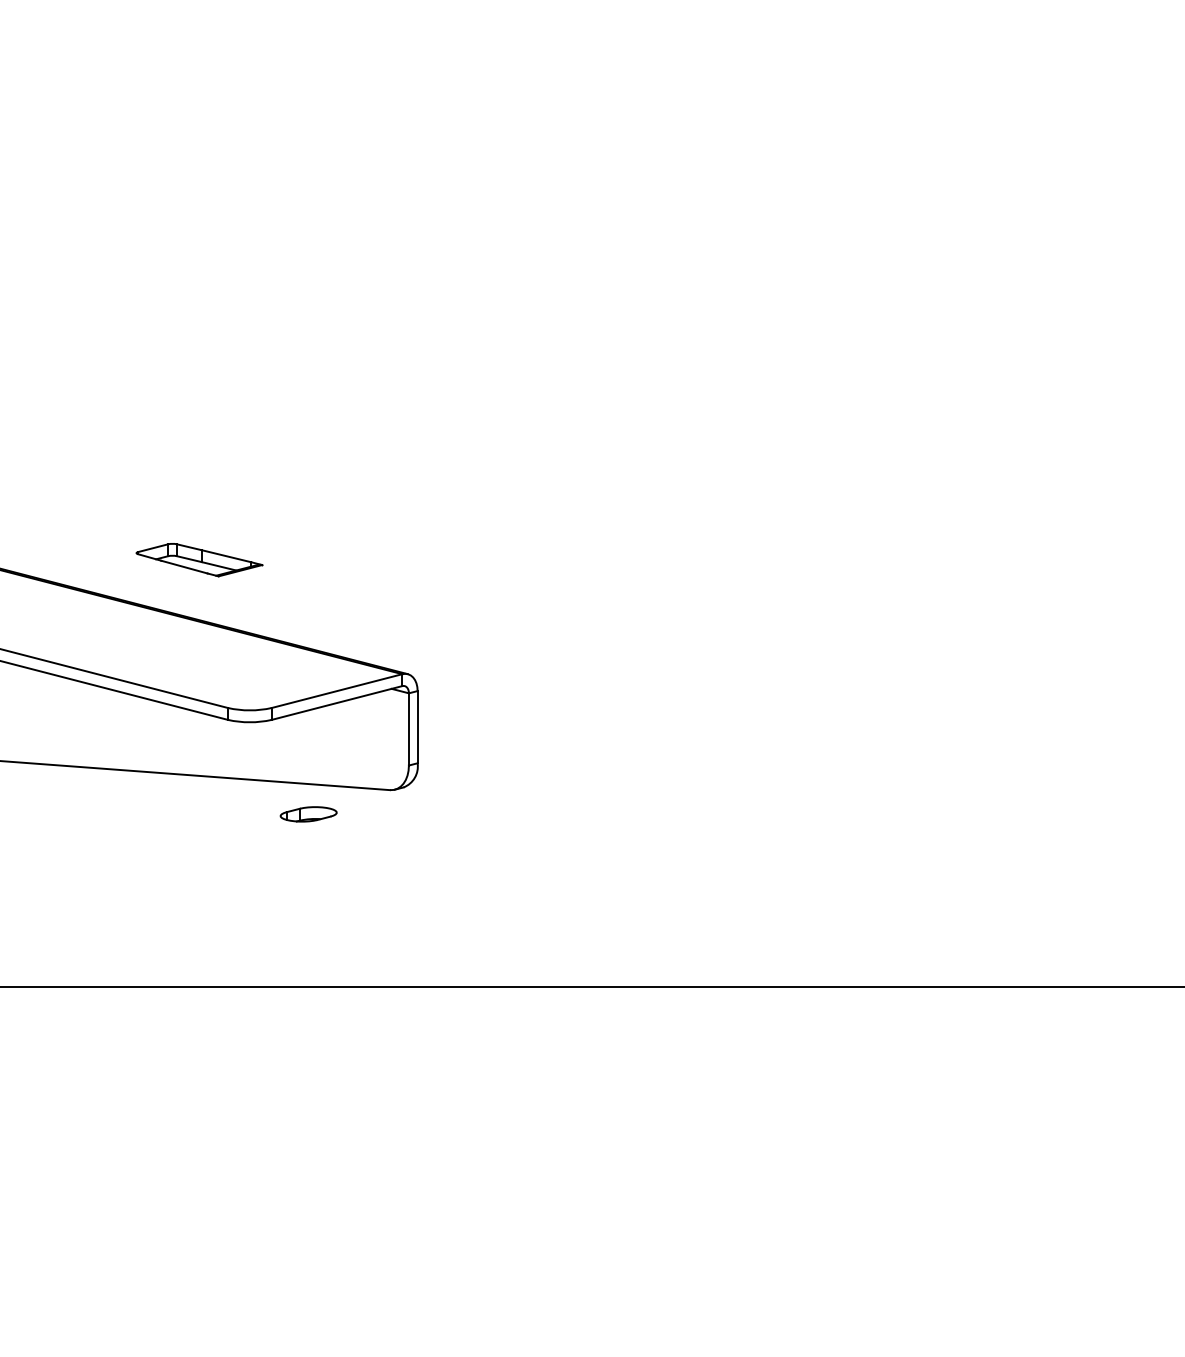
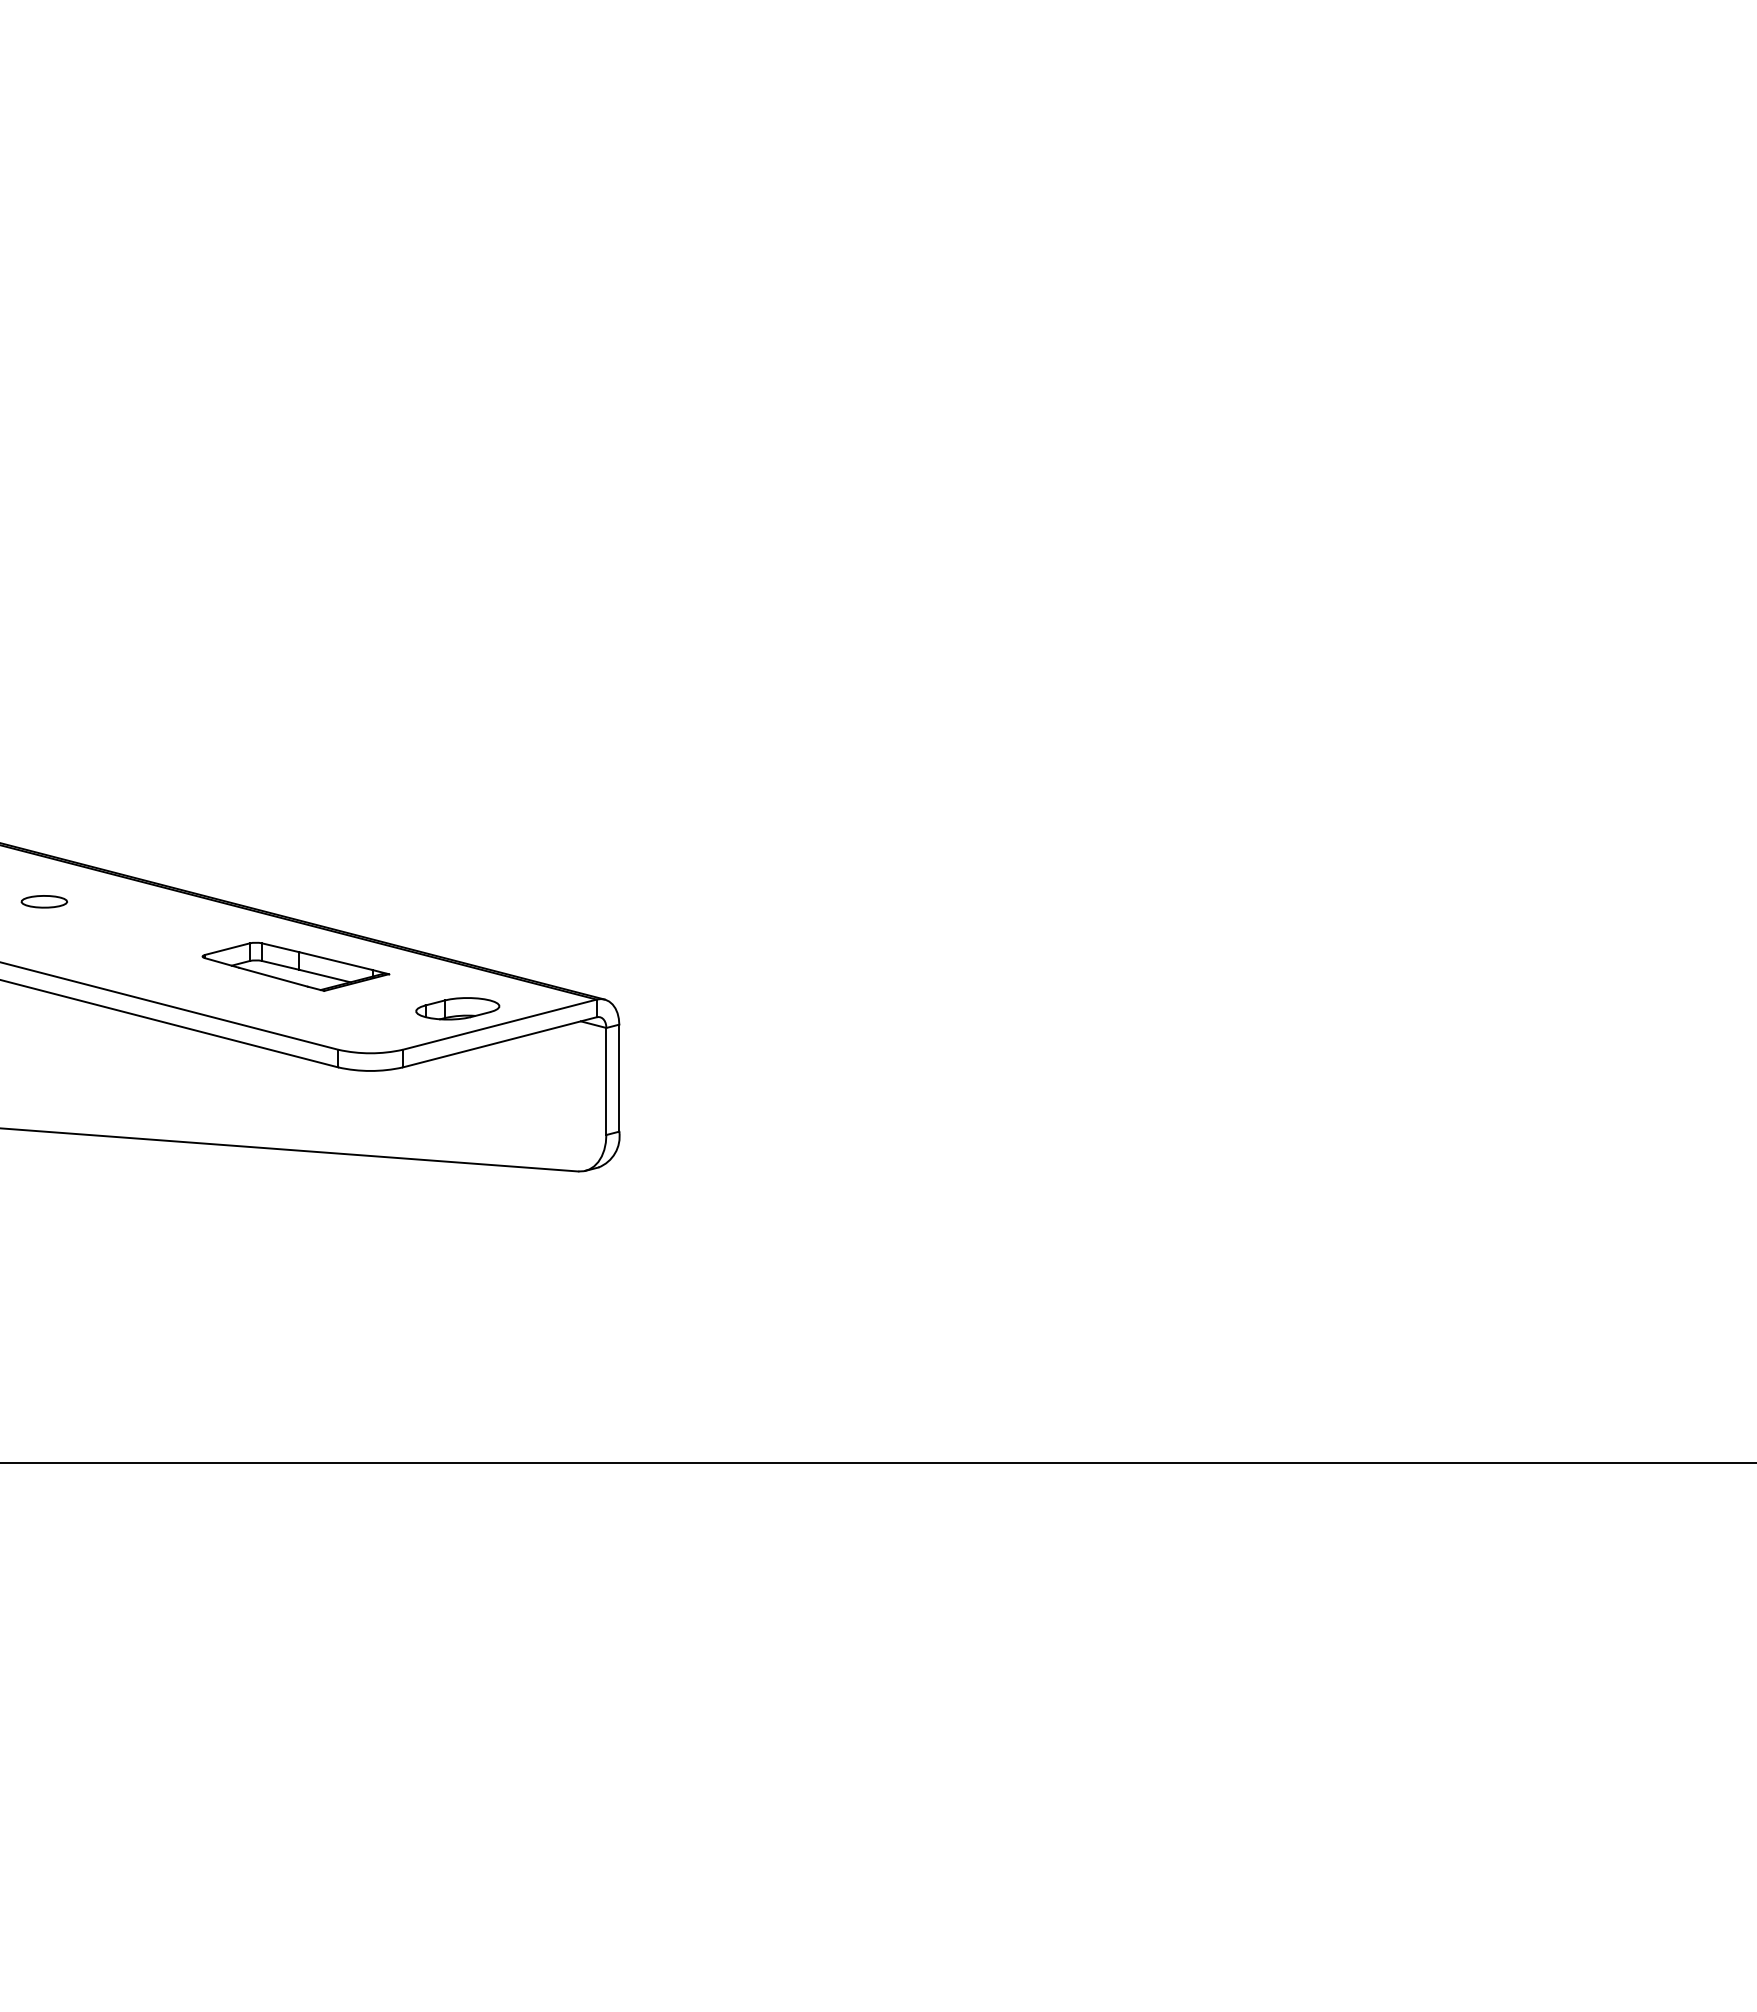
part: (199, 560) -> (295, 967), moved
part: (29, 608) -> (43, 902), added
part: (308, 814) -> (457, 1008), moved

